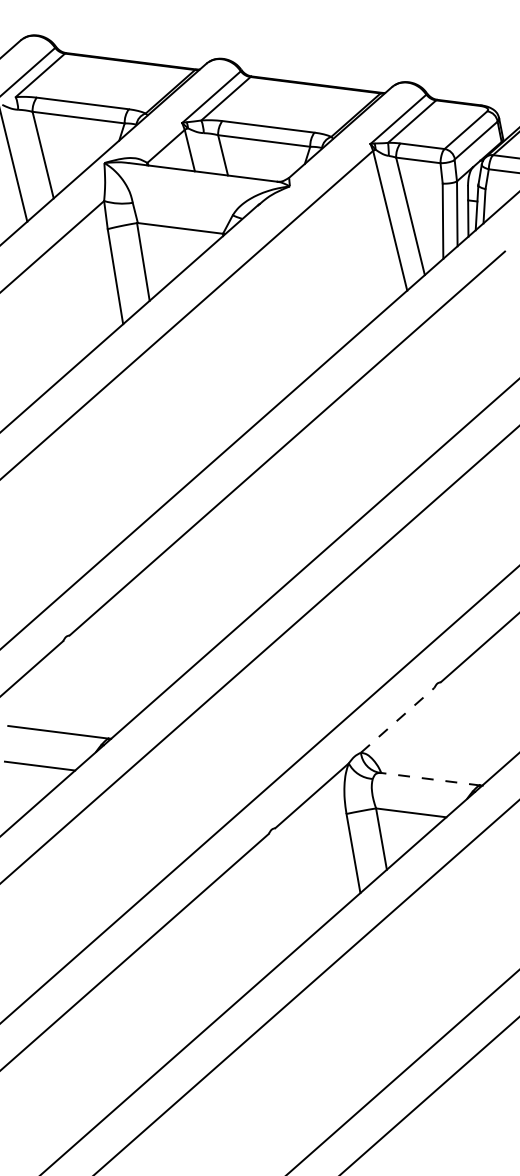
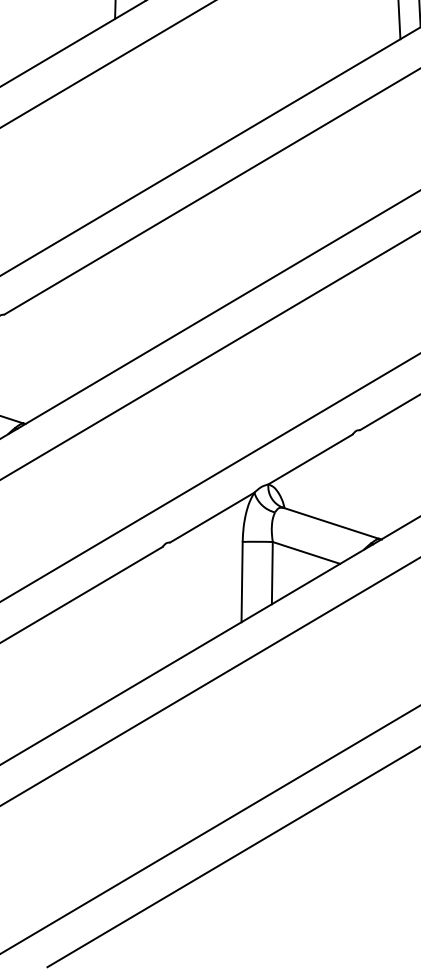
line: (397, 720) -> (310, 459), dashed -> solid
line: (429, 779) -> (330, 523), dashed -> solid

